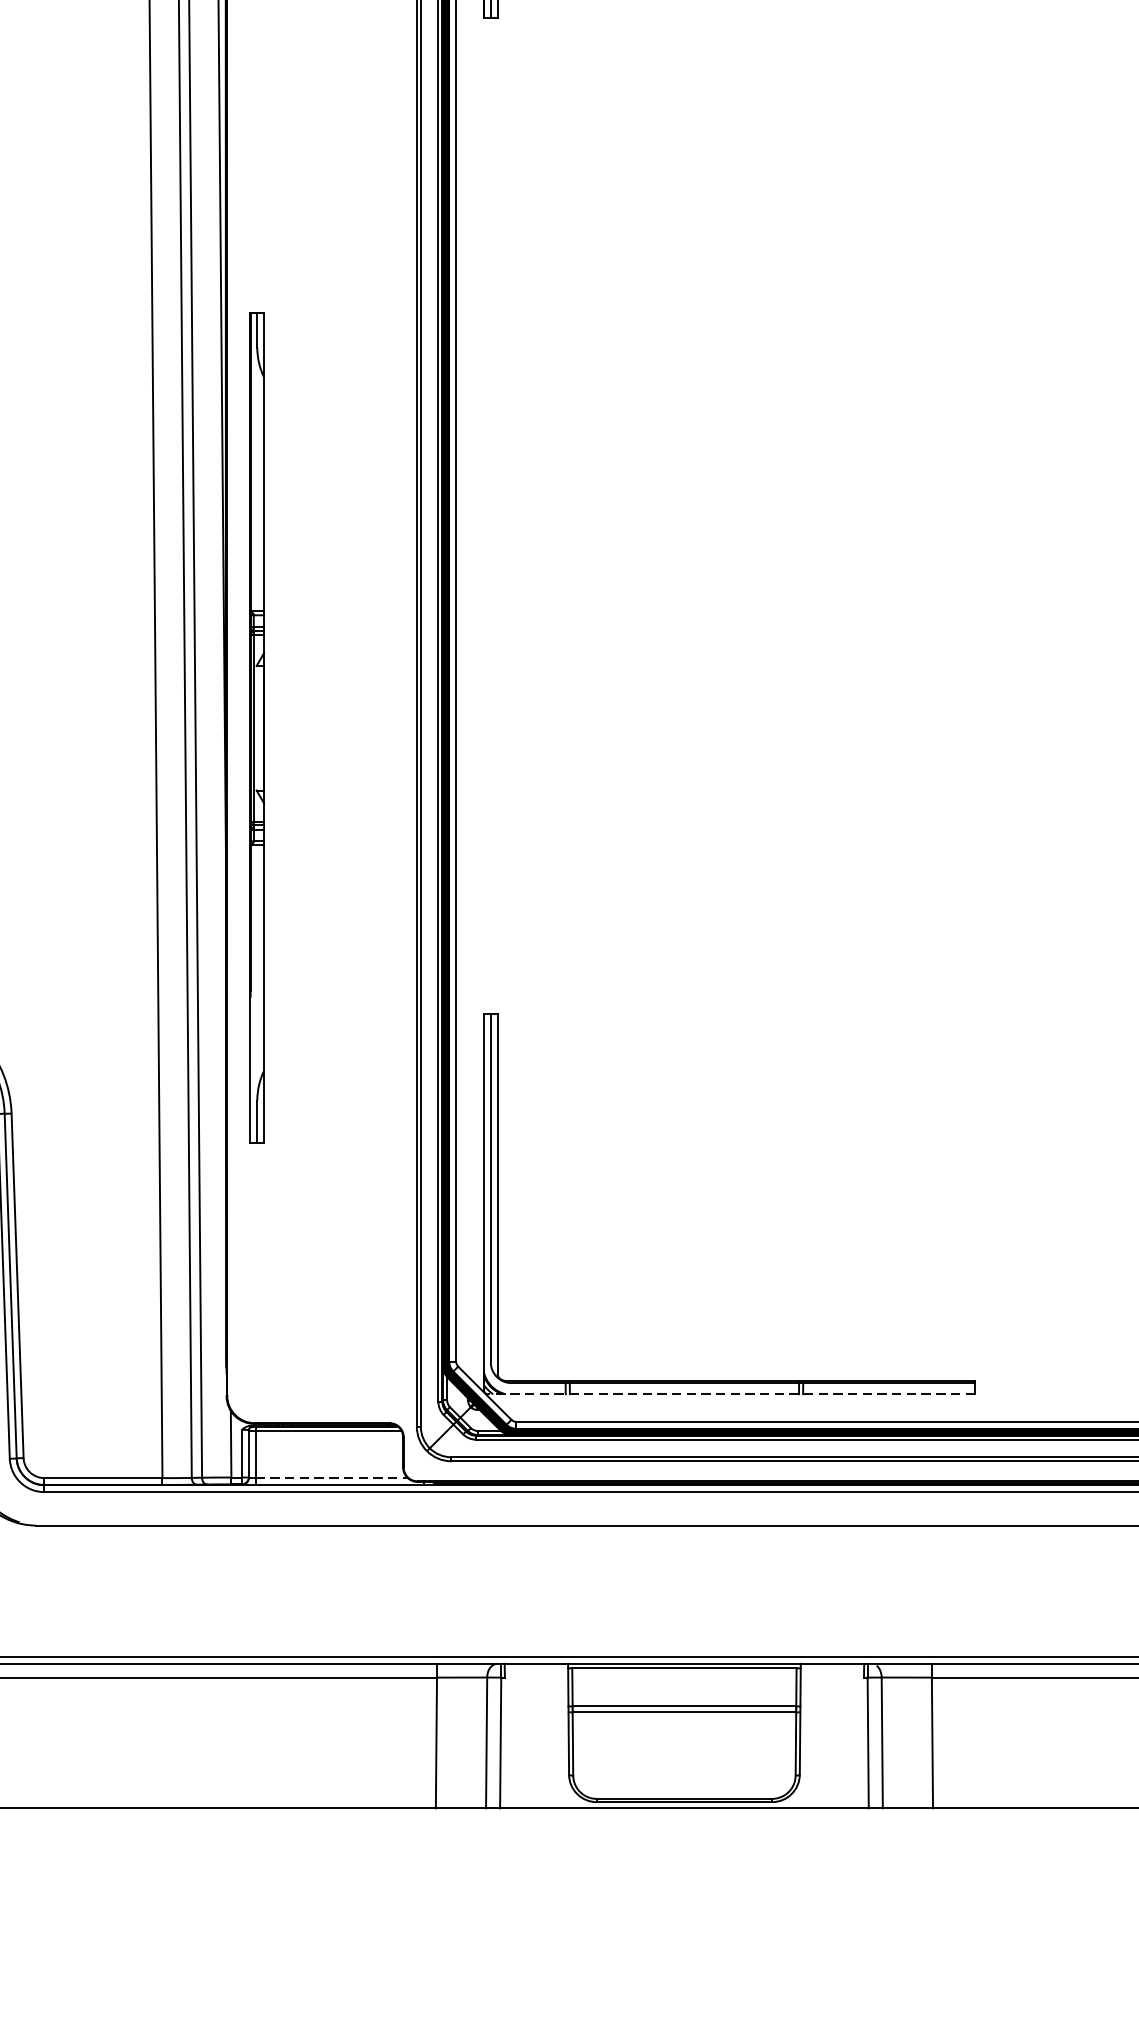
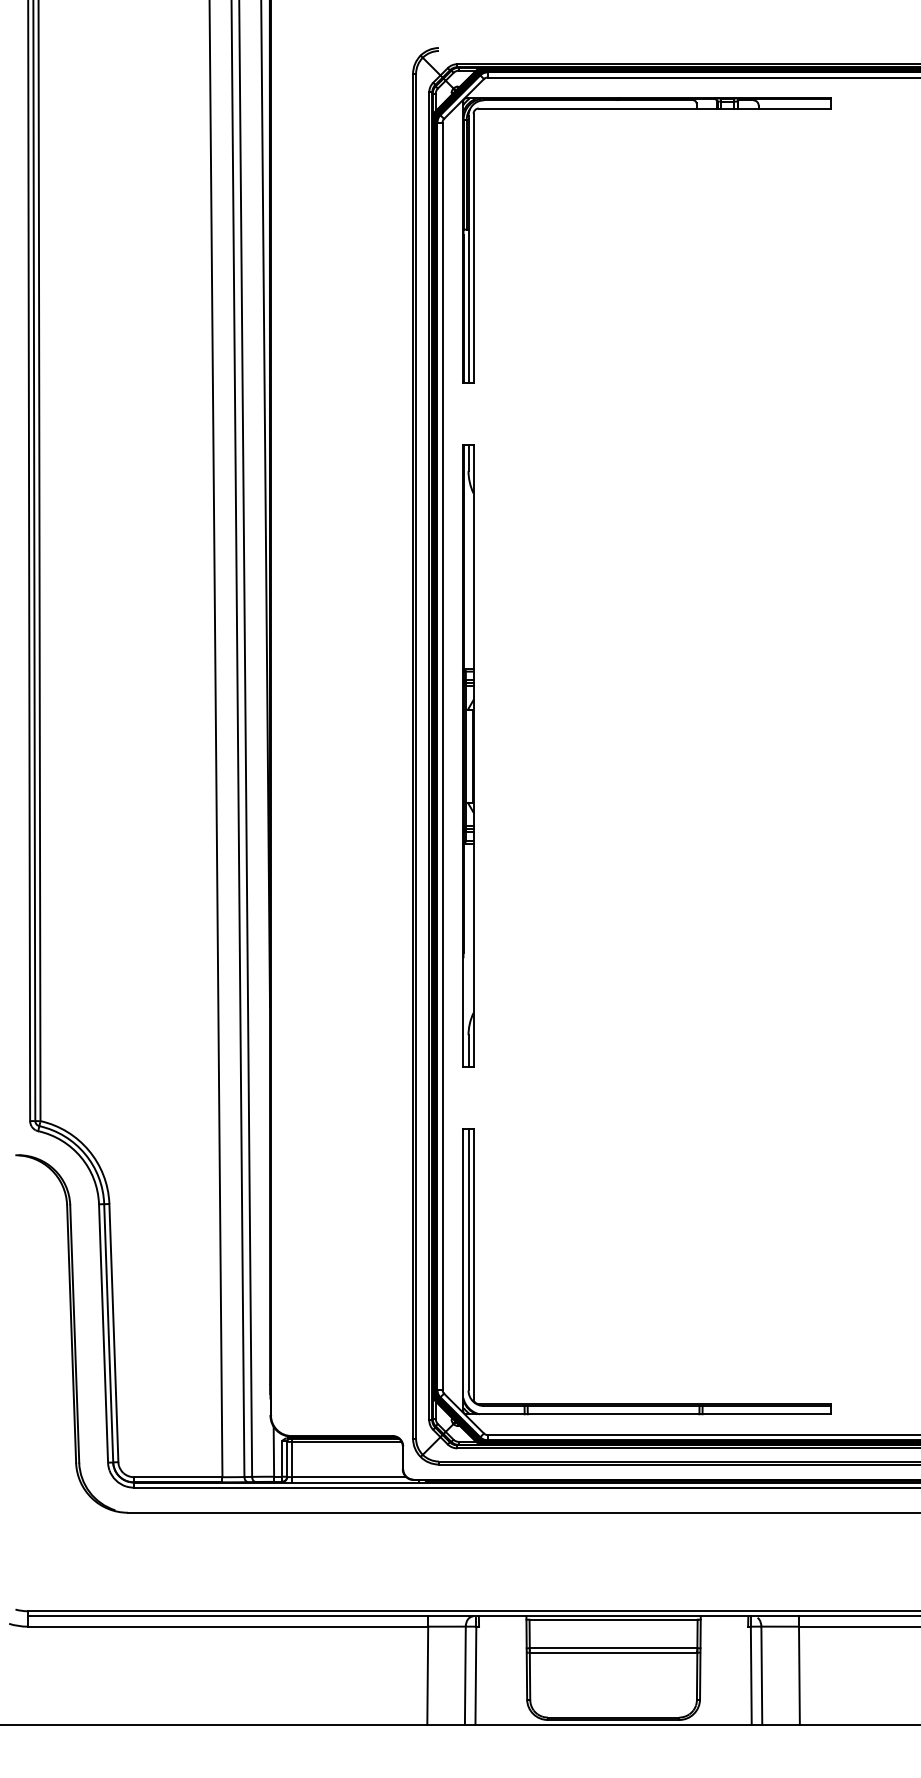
part: (257, 727) -> (468, 755), moved
line: (731, 1394) -> (648, 1414), dashed -> solid
line: (332, 1478) -> (349, 1477), dashed -> solid

